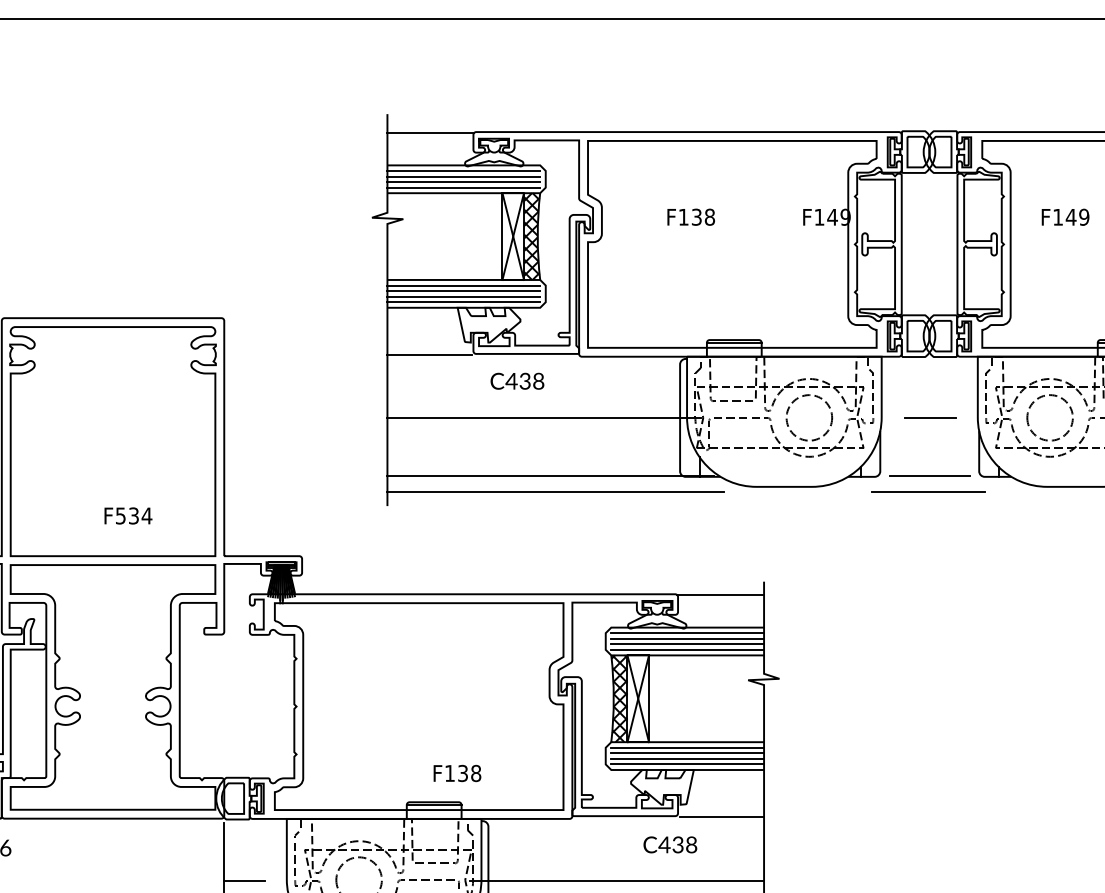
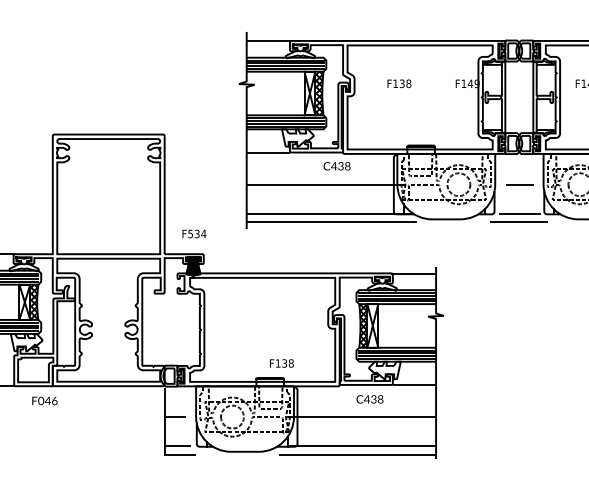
text: (516, 381) -> (336, 166), moved
text: (128, 514) -> (194, 233), moved
text: (669, 845) -> (369, 399), moved

